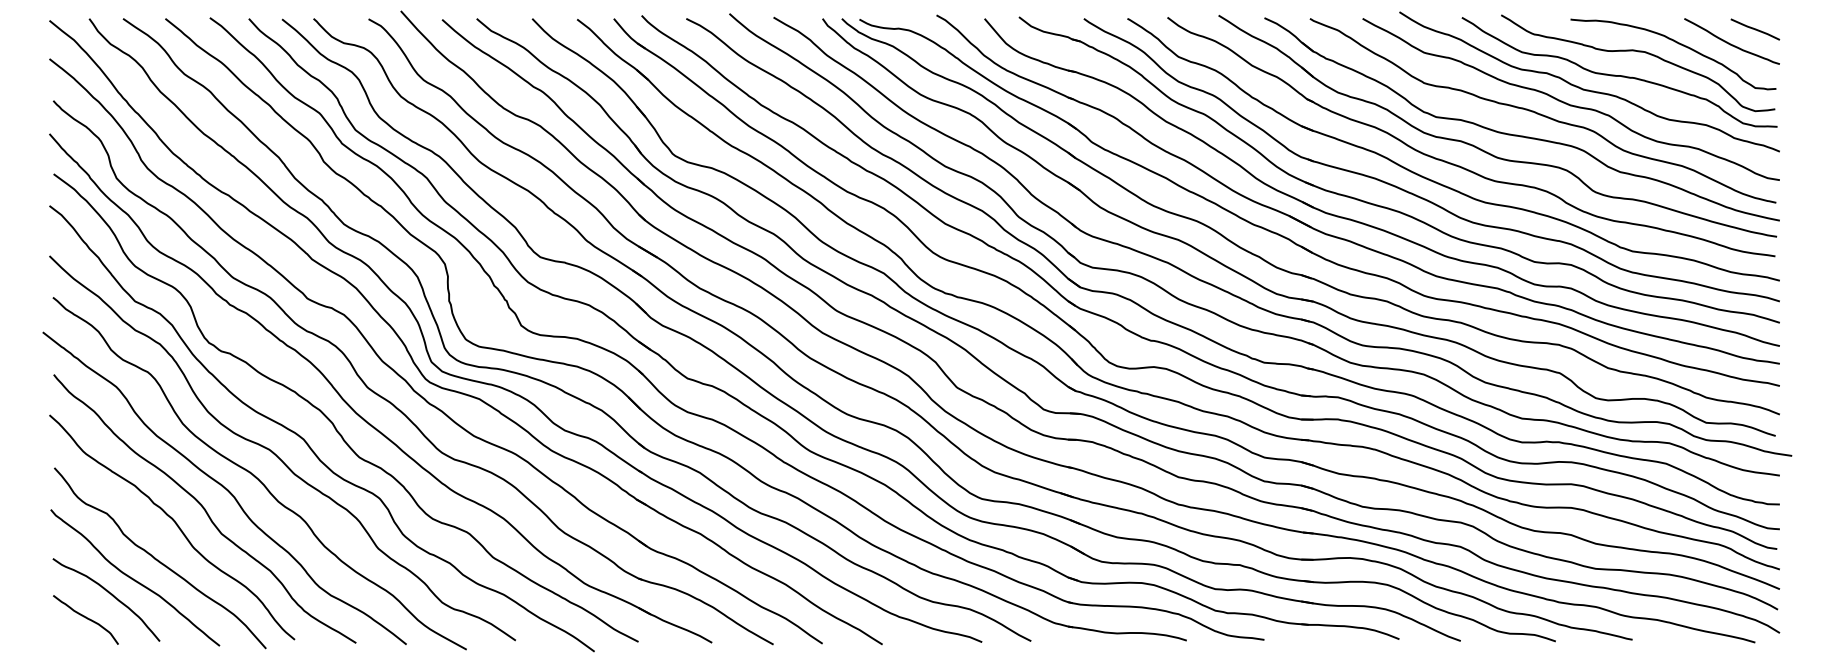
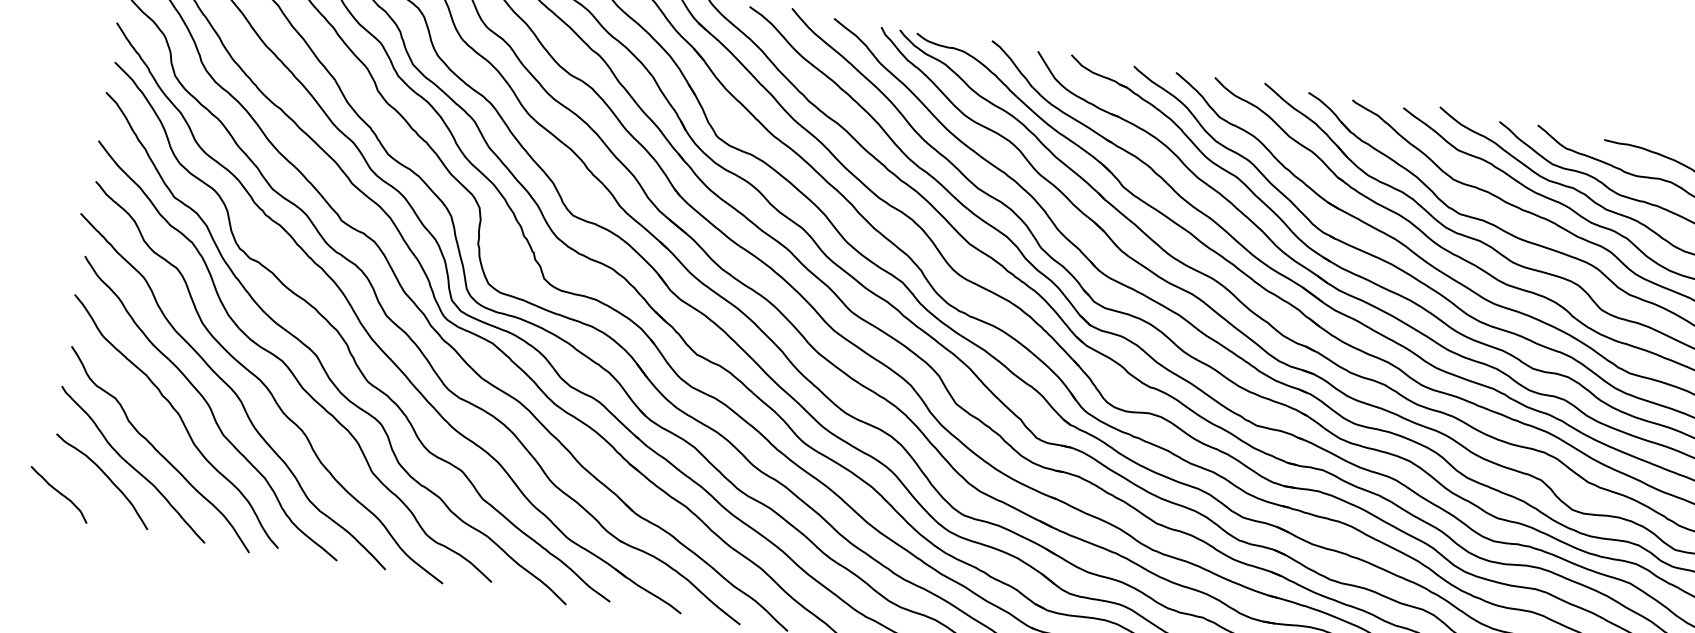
curve: (85, 618) -> (58, 493), moved

